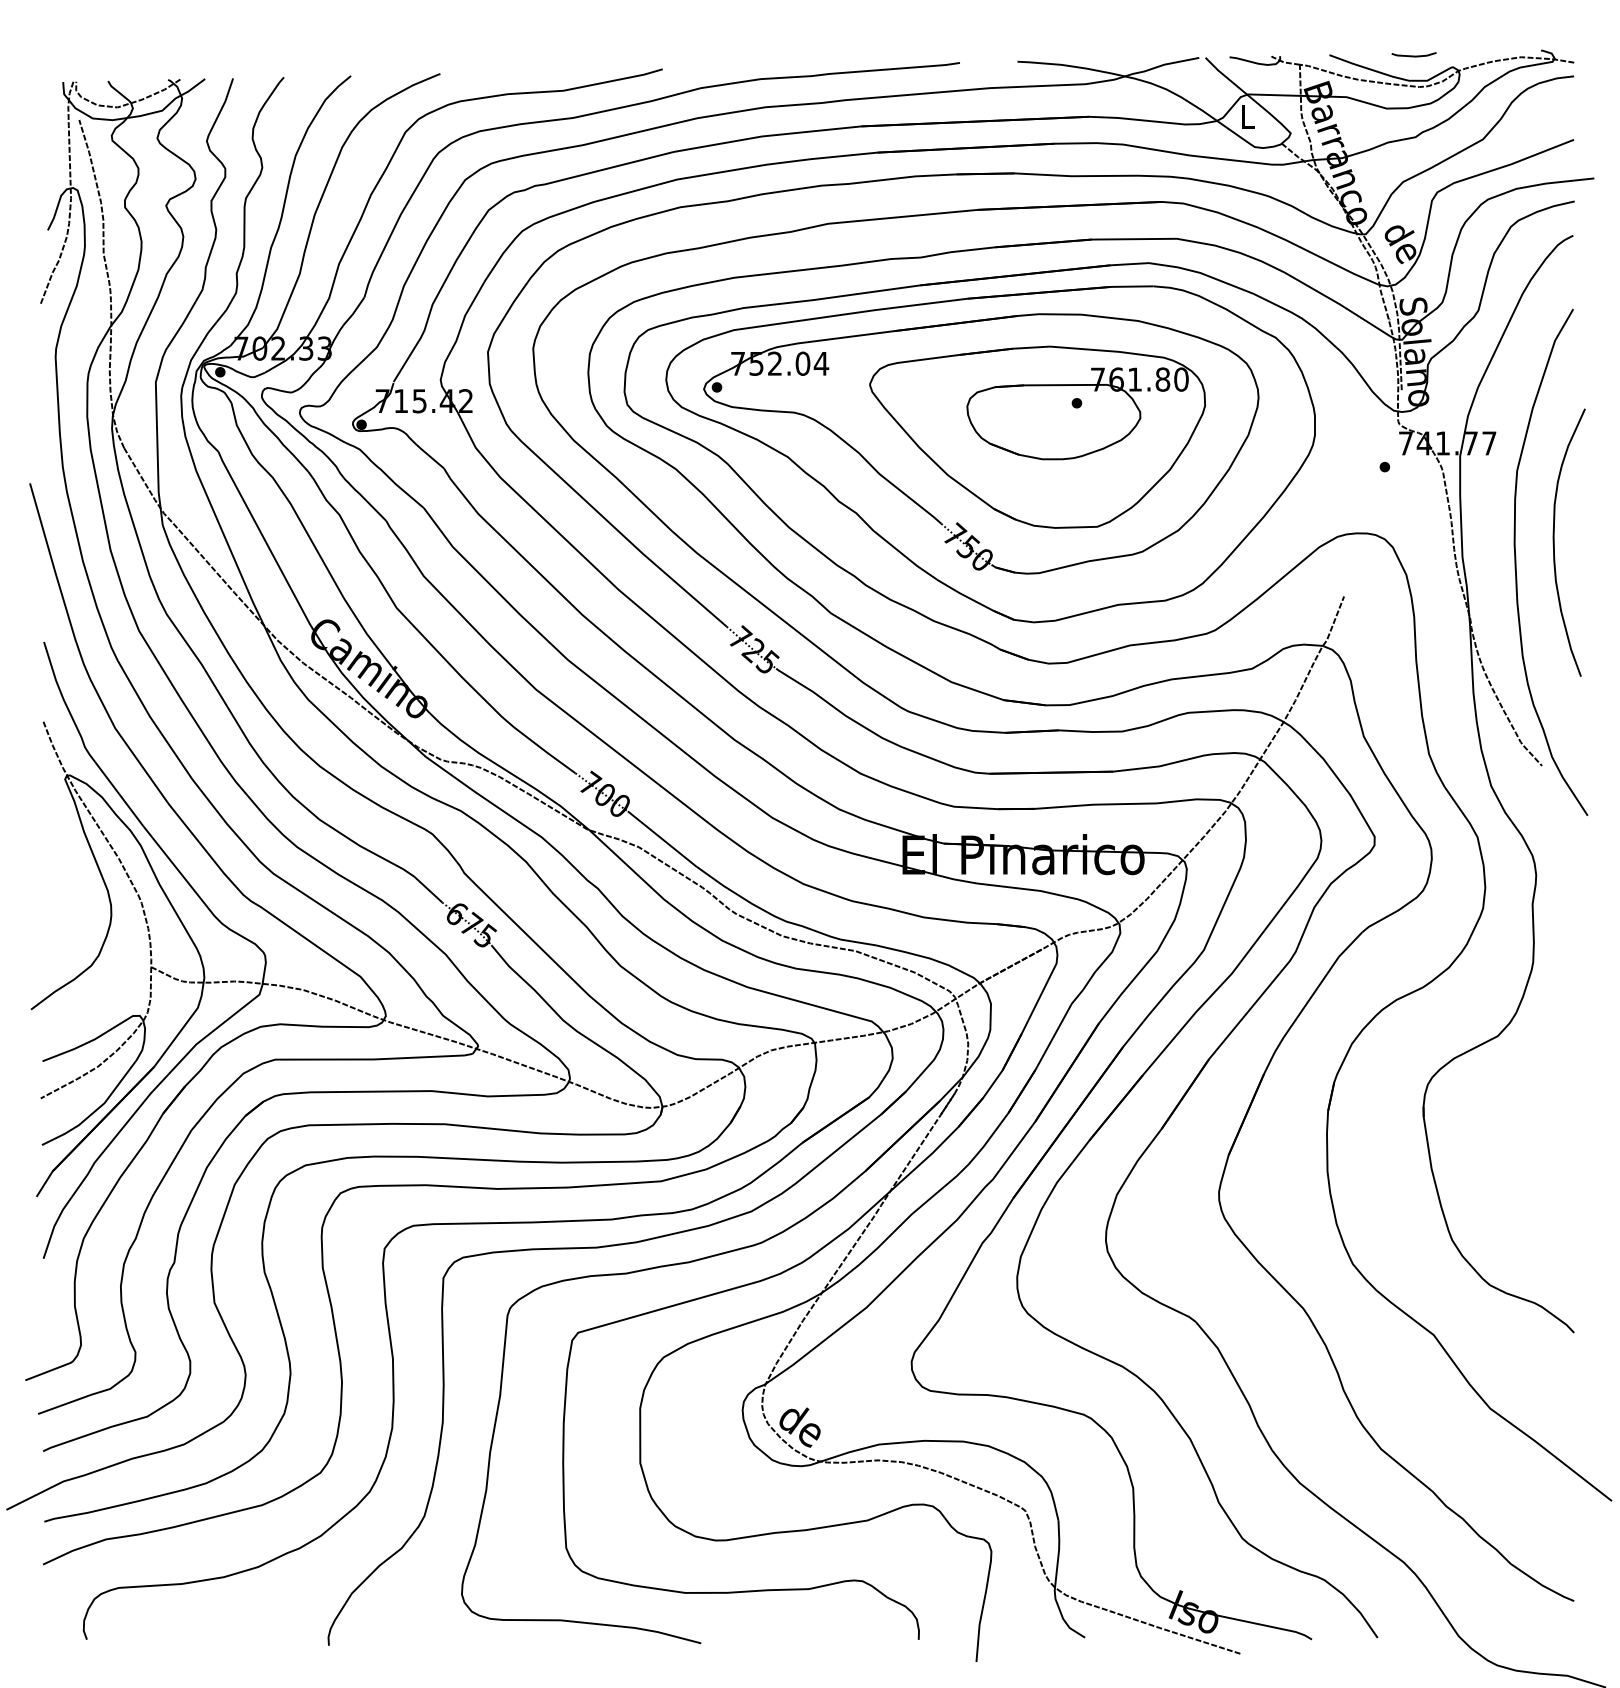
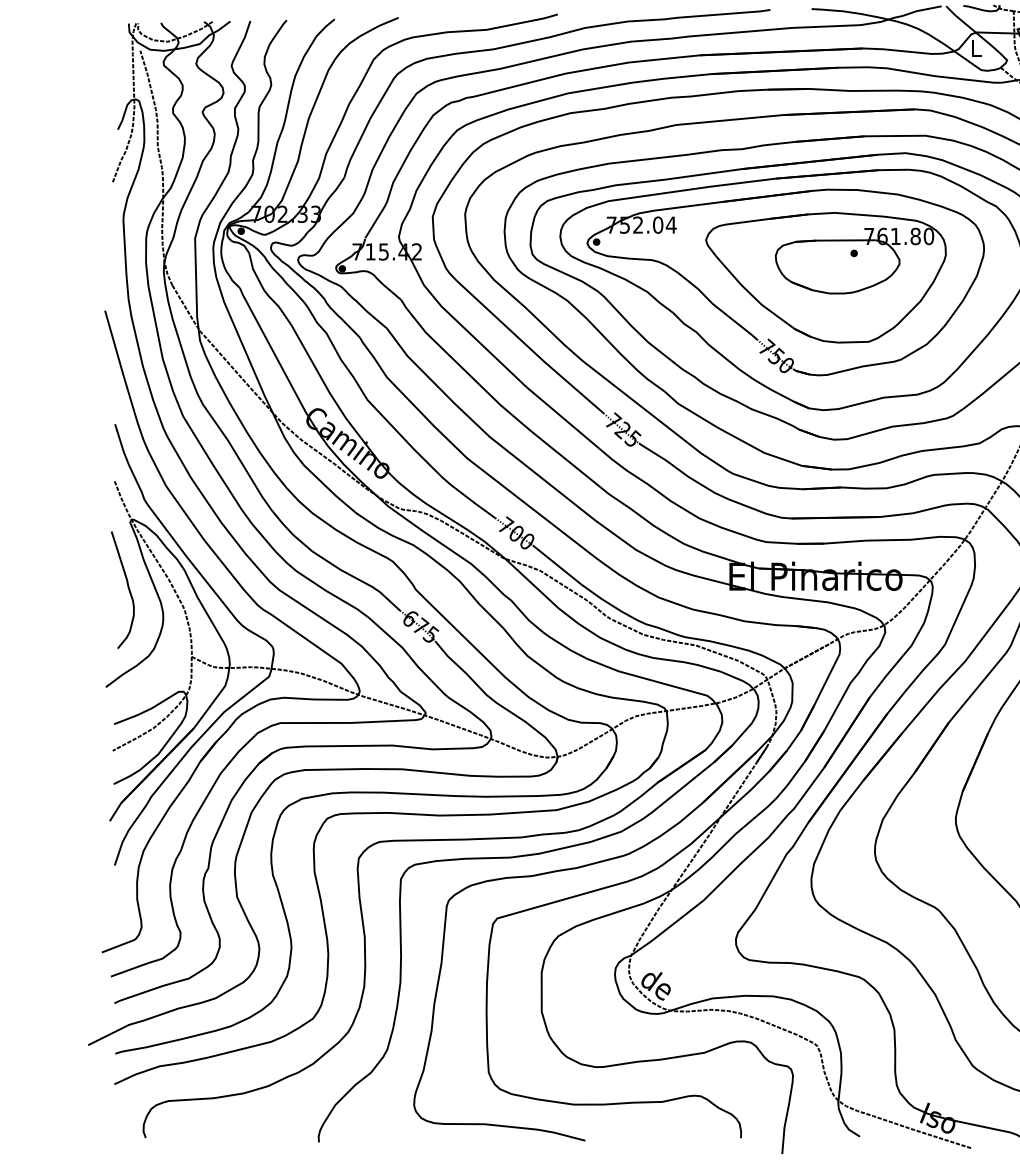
curve: (61, 869) -> (127, 587), added

